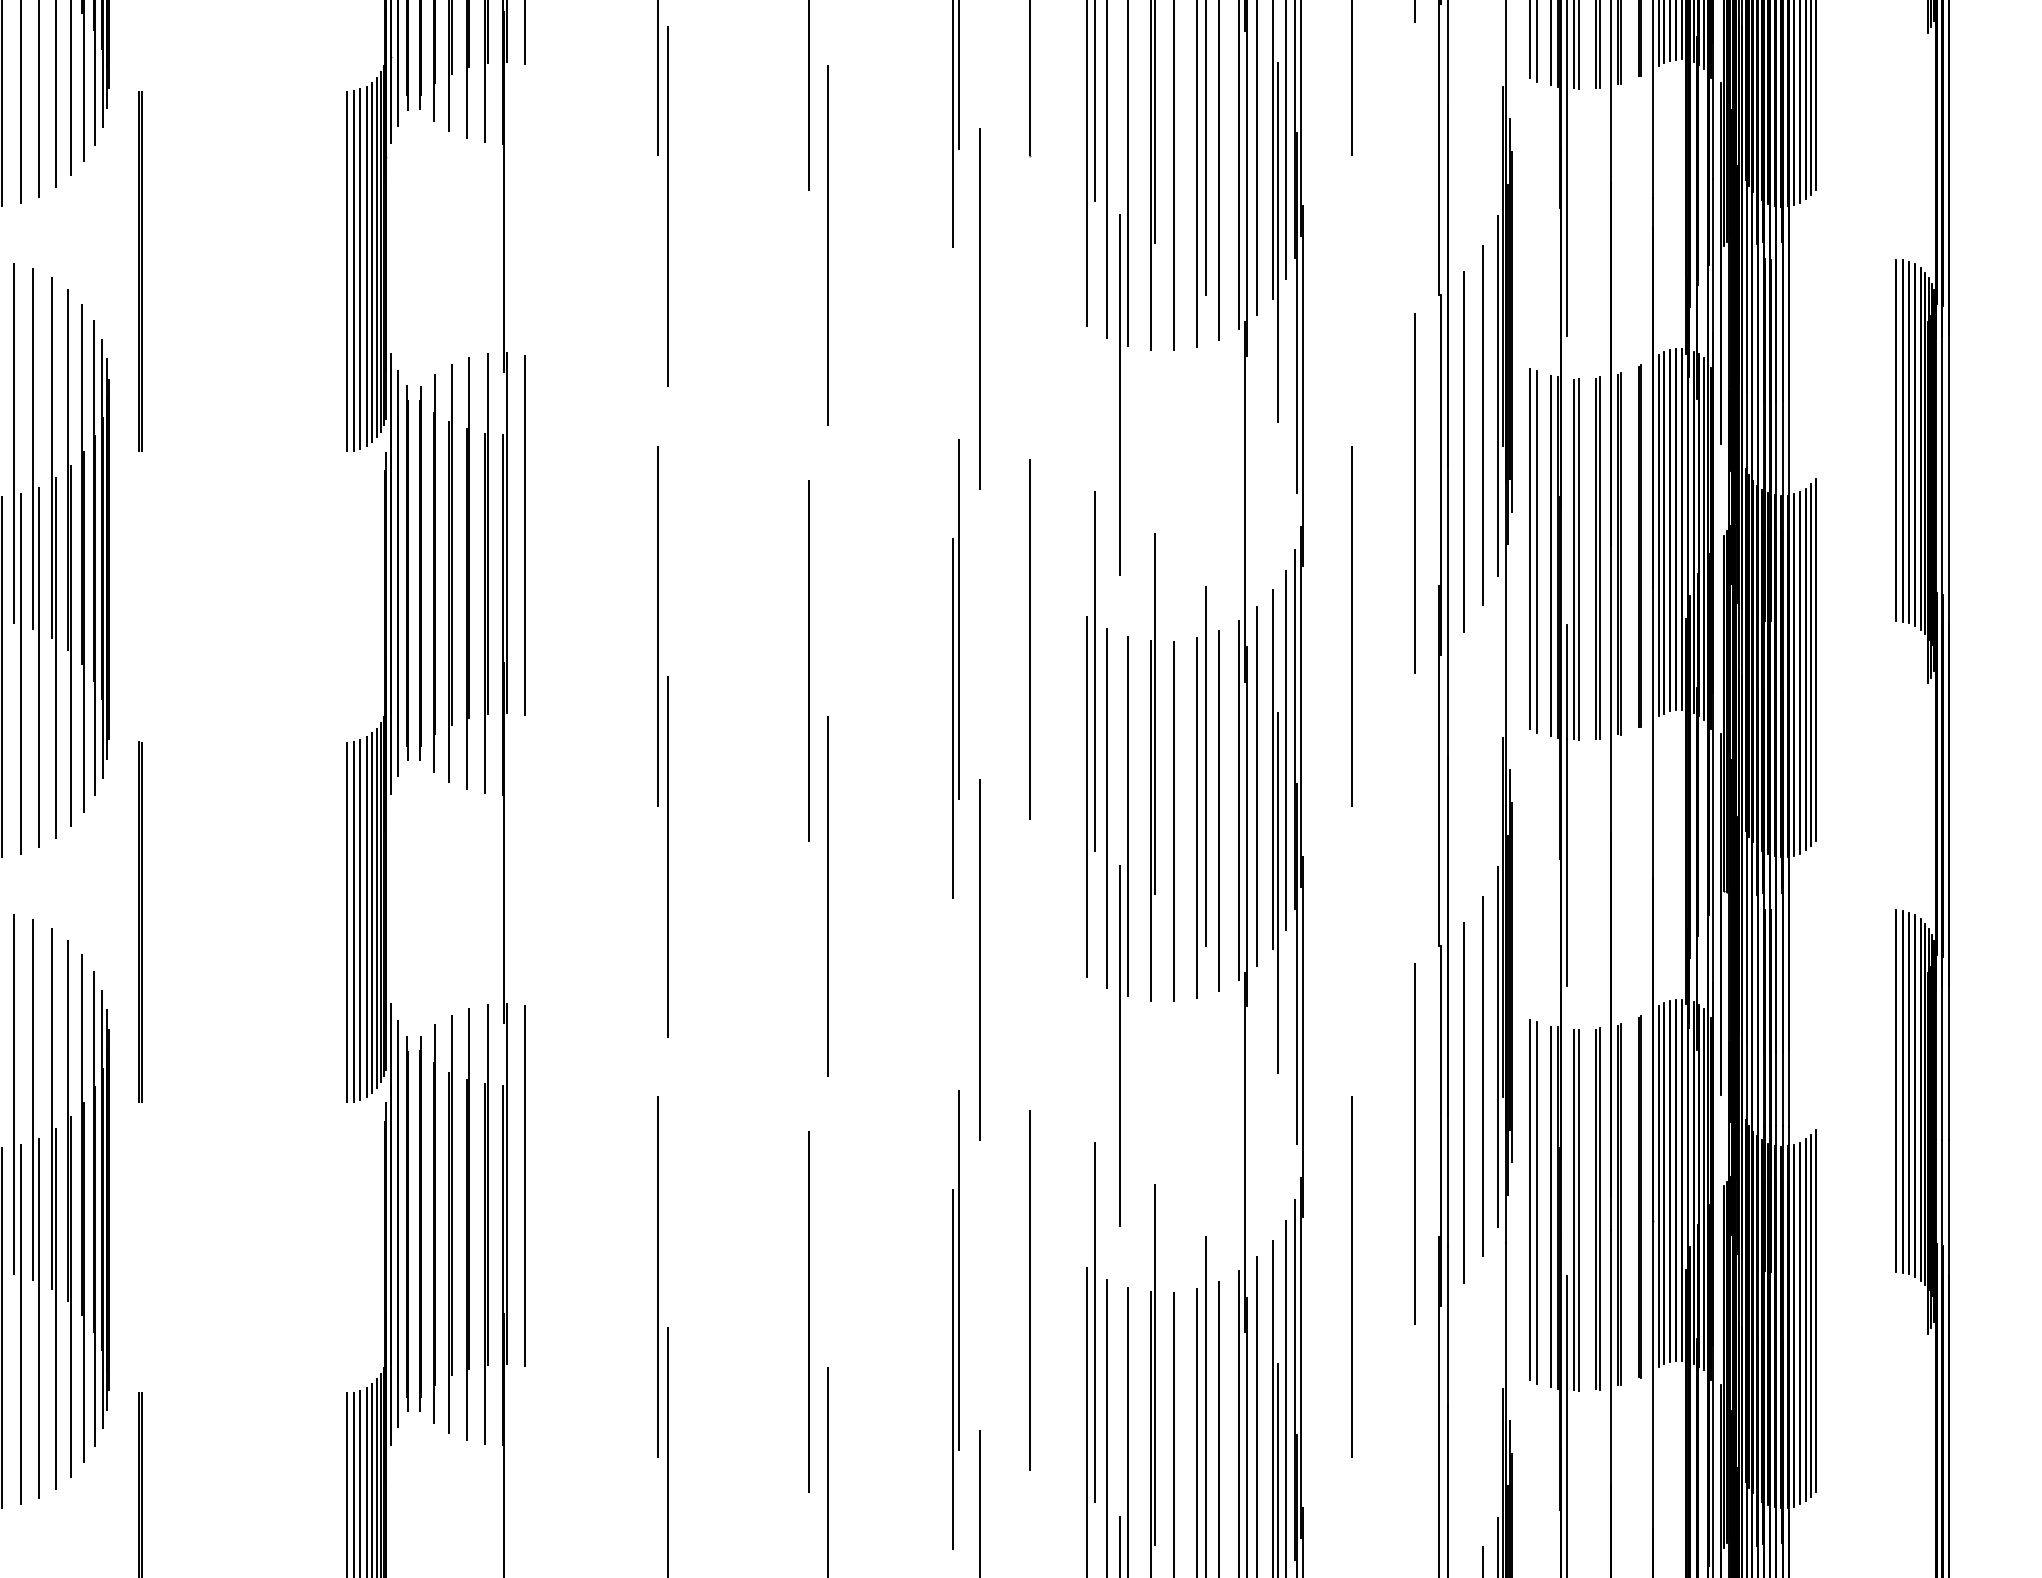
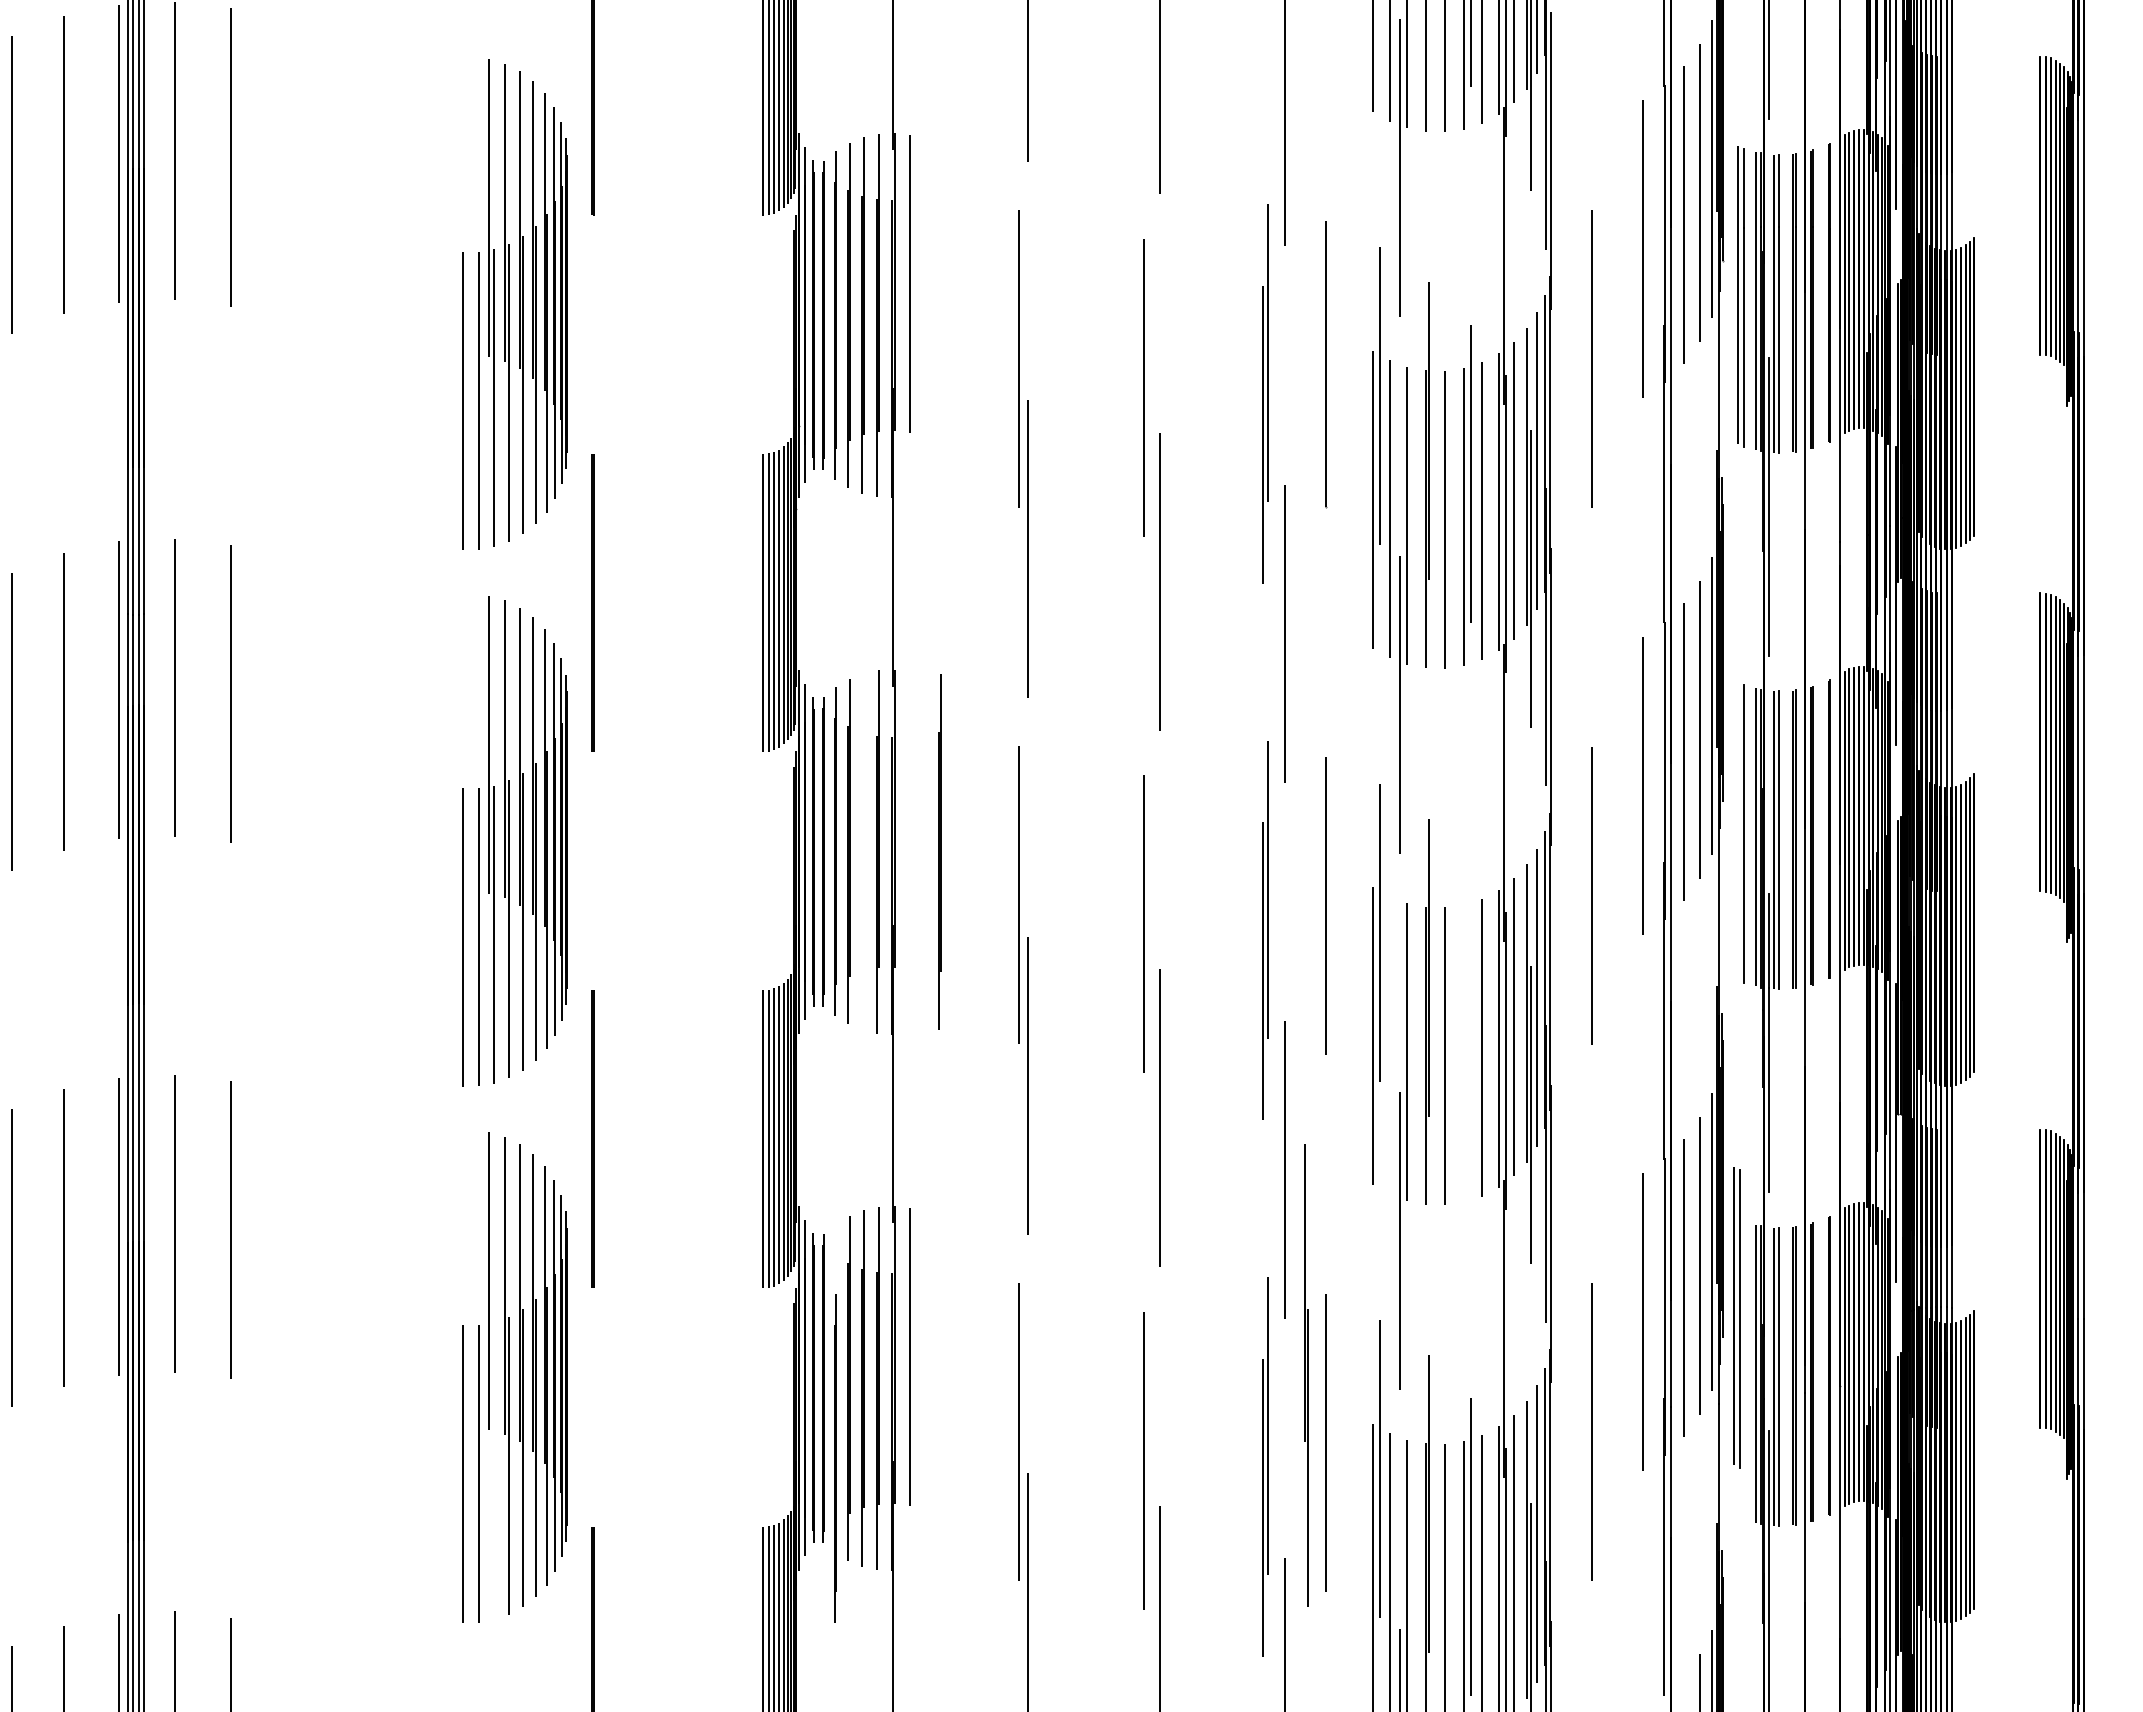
line: (524, 534) -> (909, 819), removed
line: (1530, 548) -> (1738, 831), removed
line: (467, 573) -> (939, 851), moved
part: (1201, 792) -> (1467, 1032), removed
line: (1106, 808) -> (1389, 1045), removed
part: (1532, 1201) -> (1736, 1317), moved
part: (1005, 1208) -> (1306, 1375), added
line: (434, 1224) -> (835, 1458), moved
line: (20, 1325) -> (494, 1471), removed

